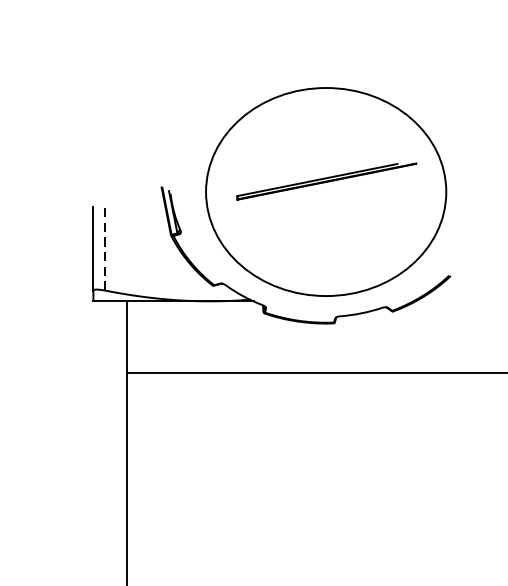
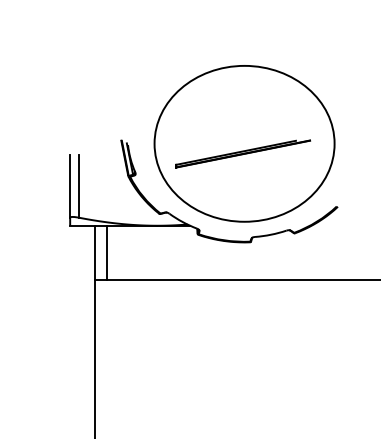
part: (326, 180) -> (242, 153), moved
line: (105, 247) -> (79, 185), dashed -> solid
line: (141, 337) -> (106, 252), added

